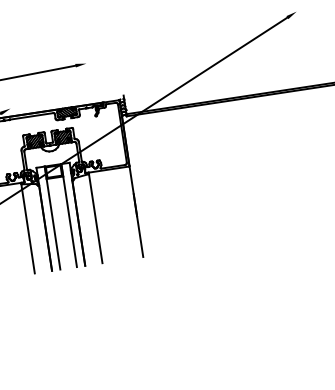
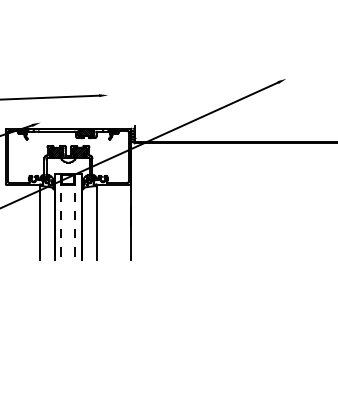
line: (69, 215) -> (75, 217), solid -> dashed
line: (52, 218) -> (61, 217), solid -> dashed

